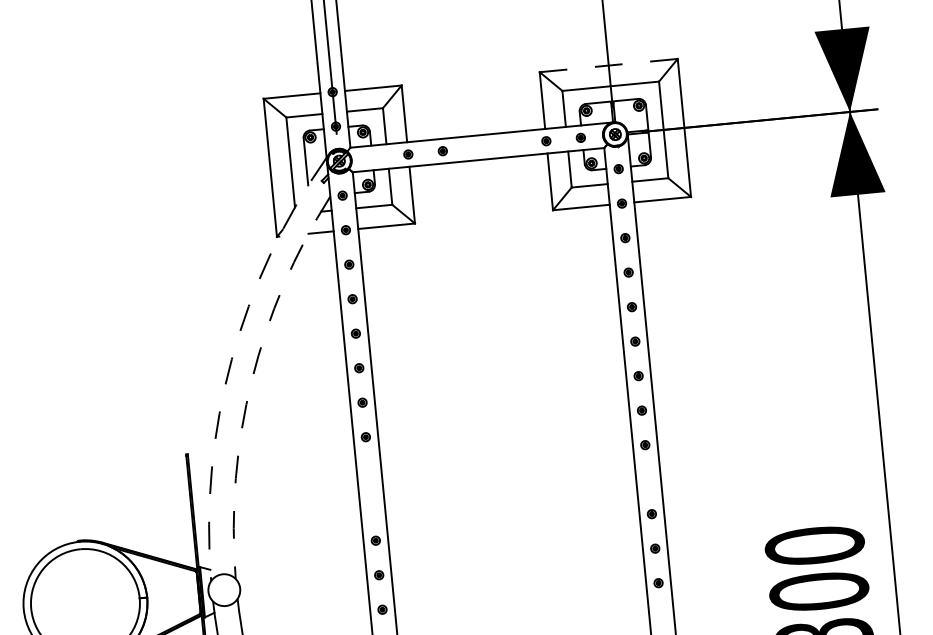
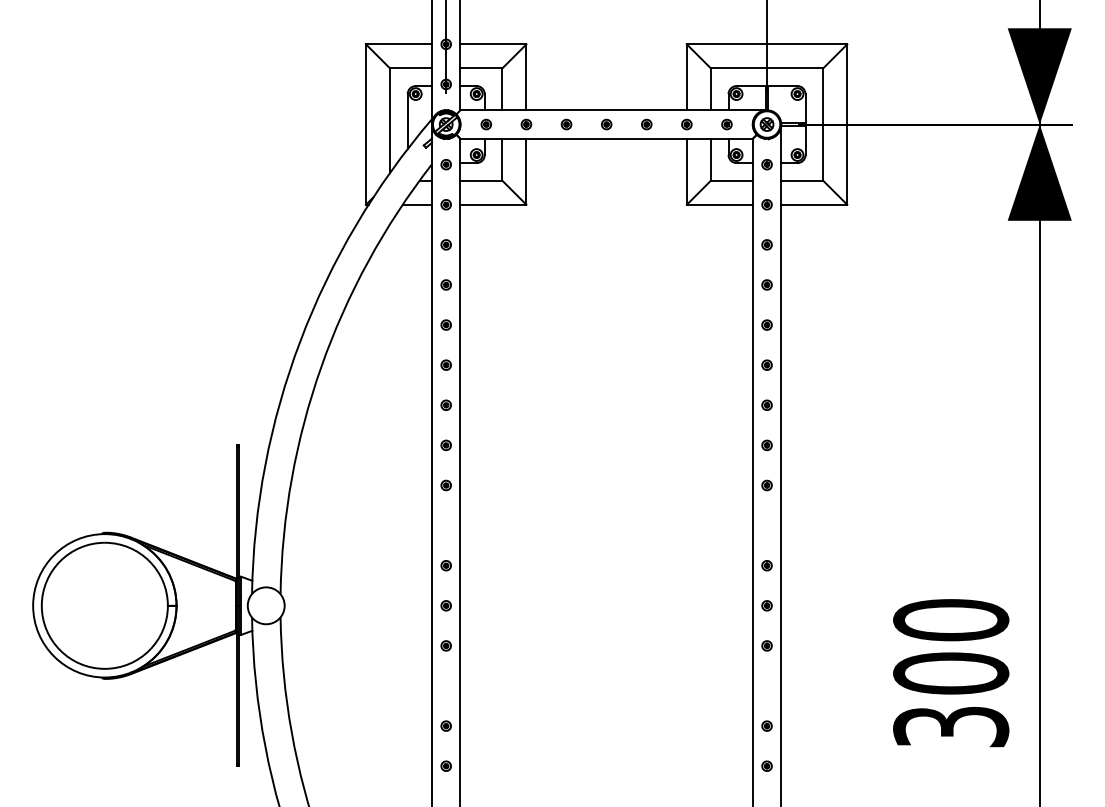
line: (608, 65) -> (766, 44), dashed -> solid
part: (511, 144) -> (646, 124), added
part: (477, 147) -> (606, 124), added
part: (373, 157) -> (485, 124), added
arc: (231, 359) -> (300, 340), dashed -> solid
arc: (252, 379) -> (321, 366), dashed -> solid
part: (368, 471) -> (445, 485), added

